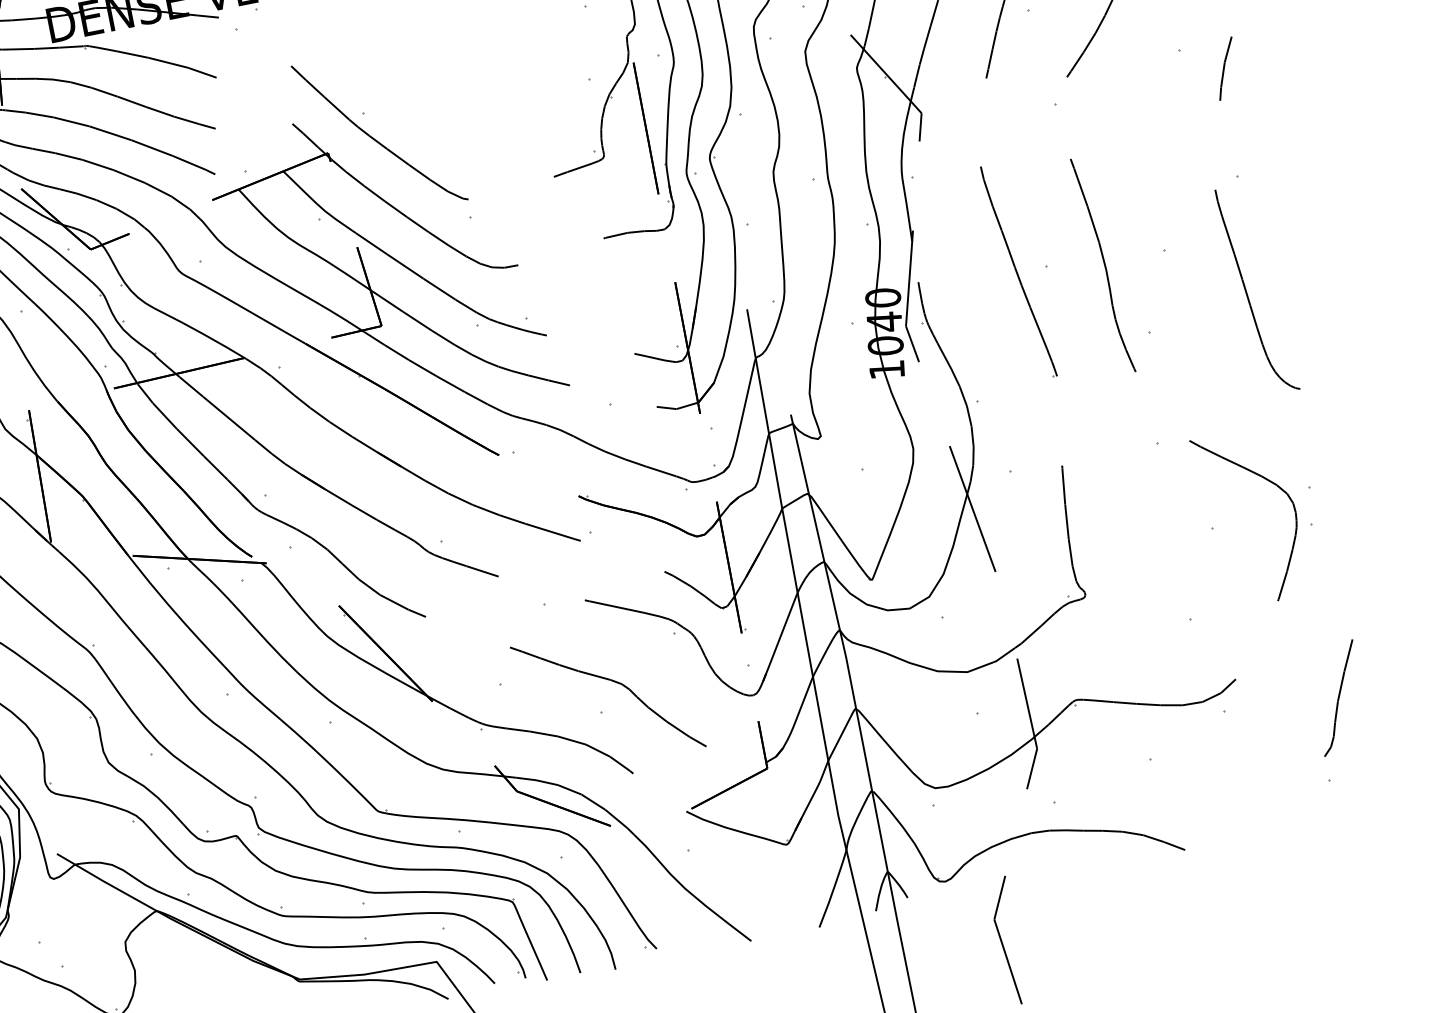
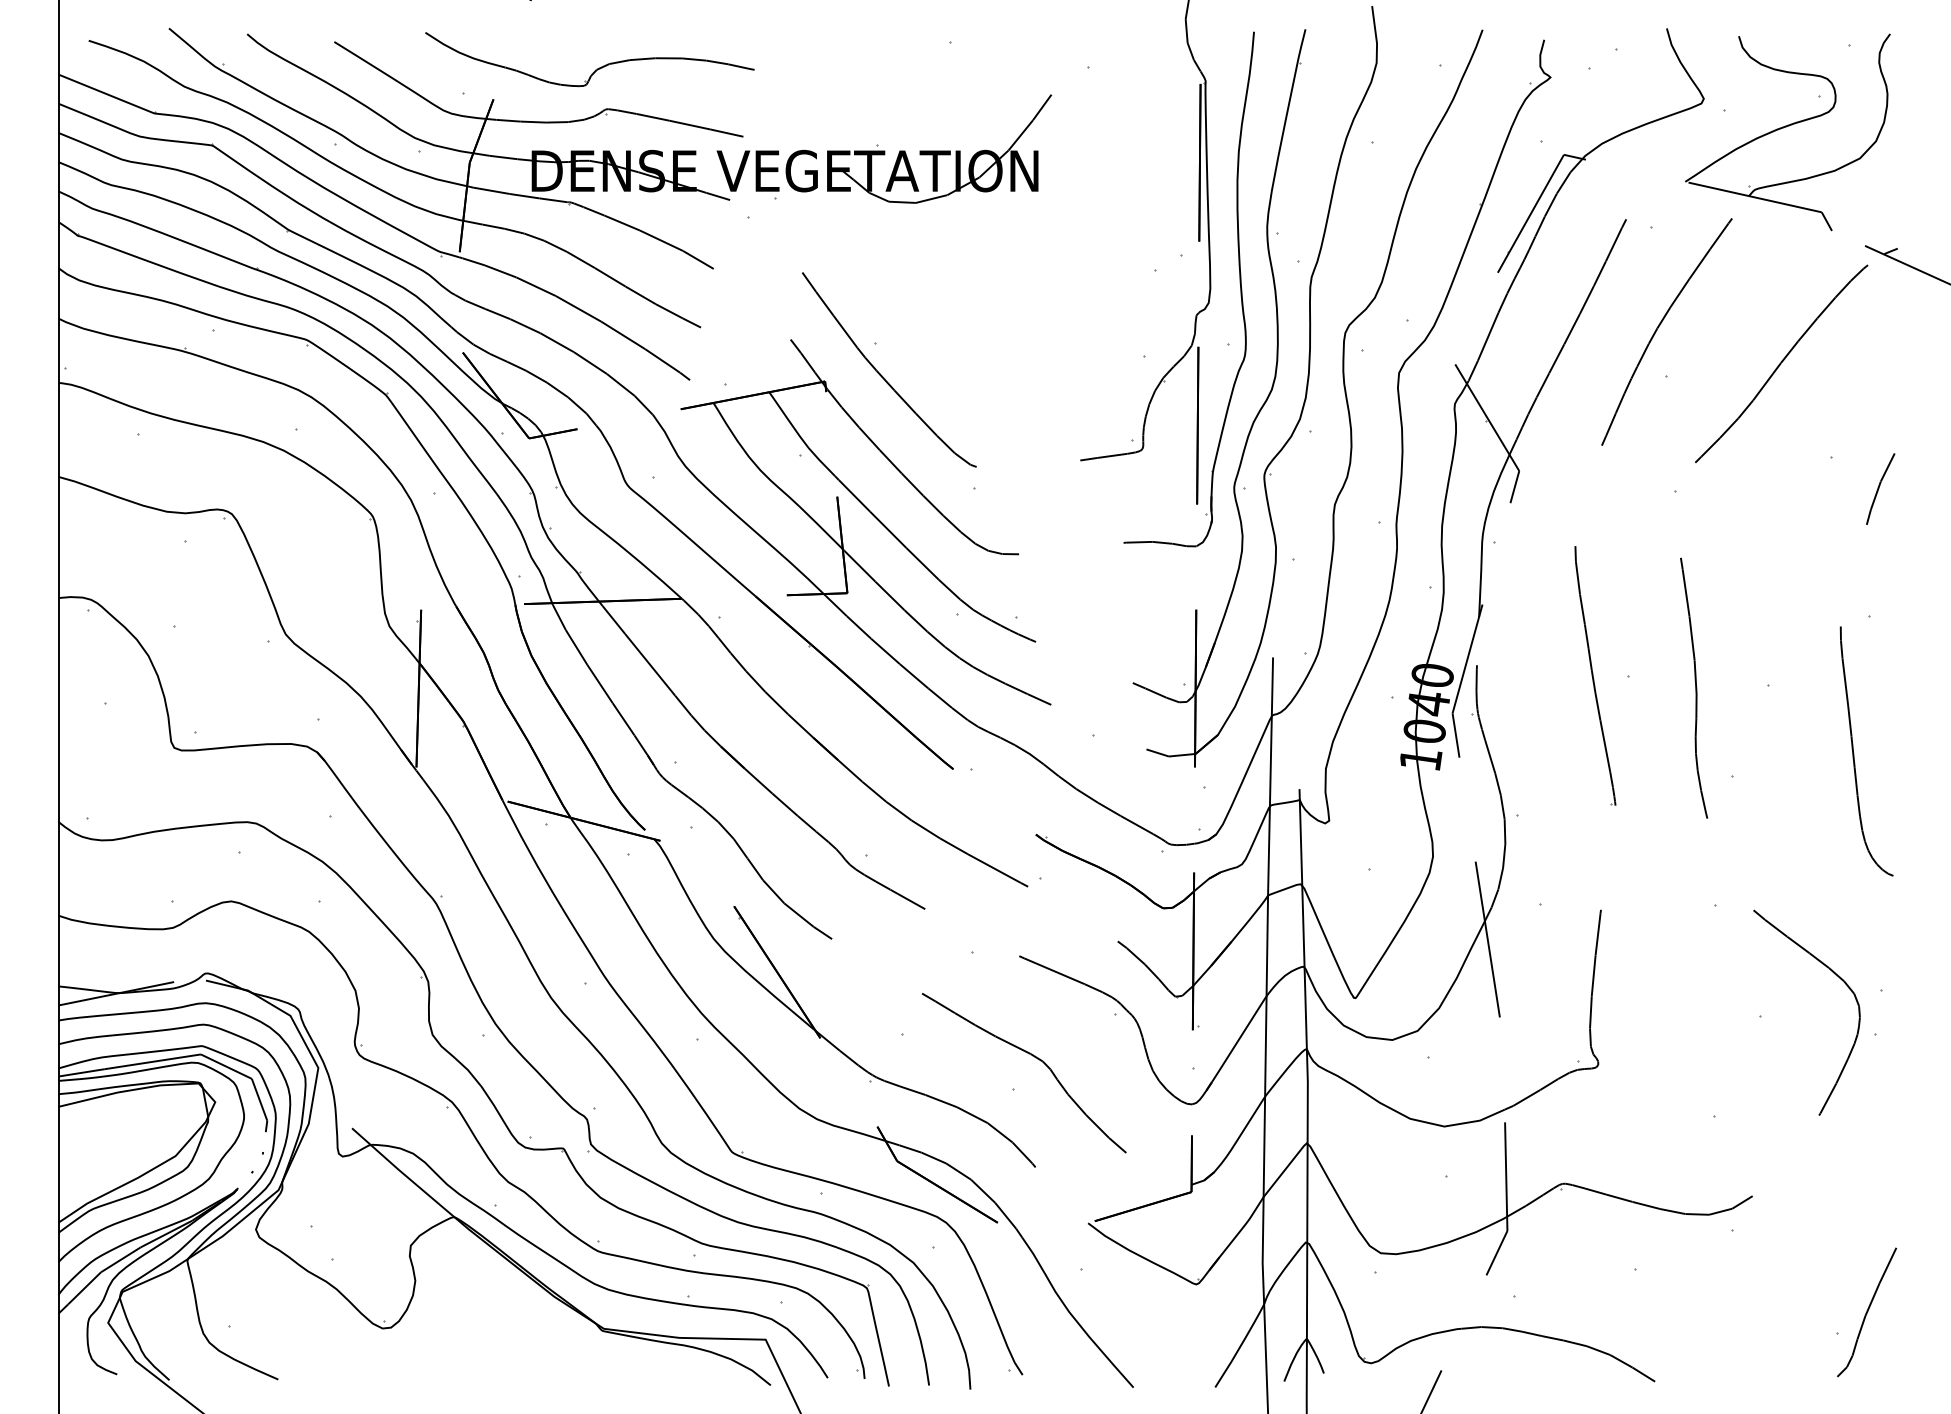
curve: (1339, 698) -> (1867, 1312), moved

